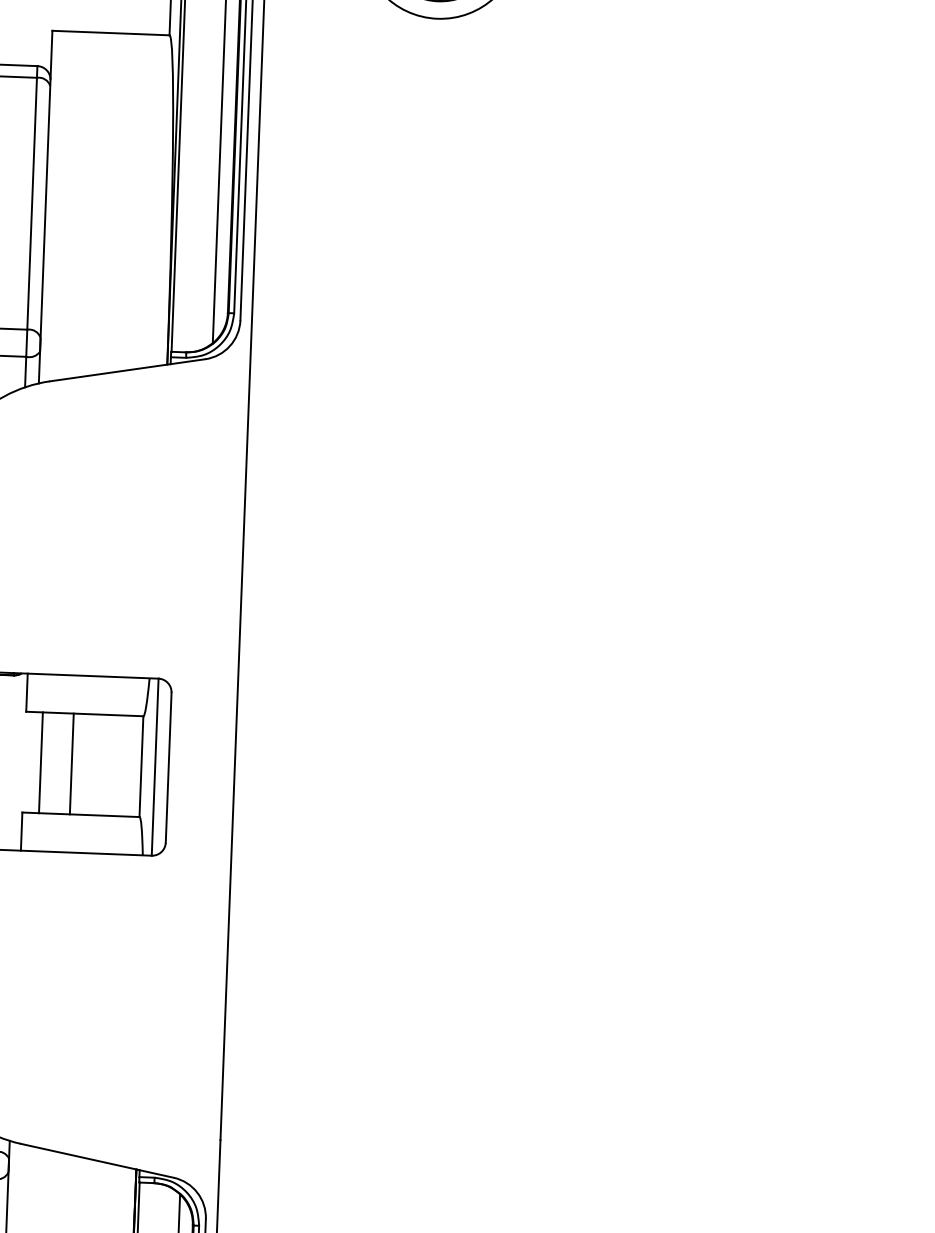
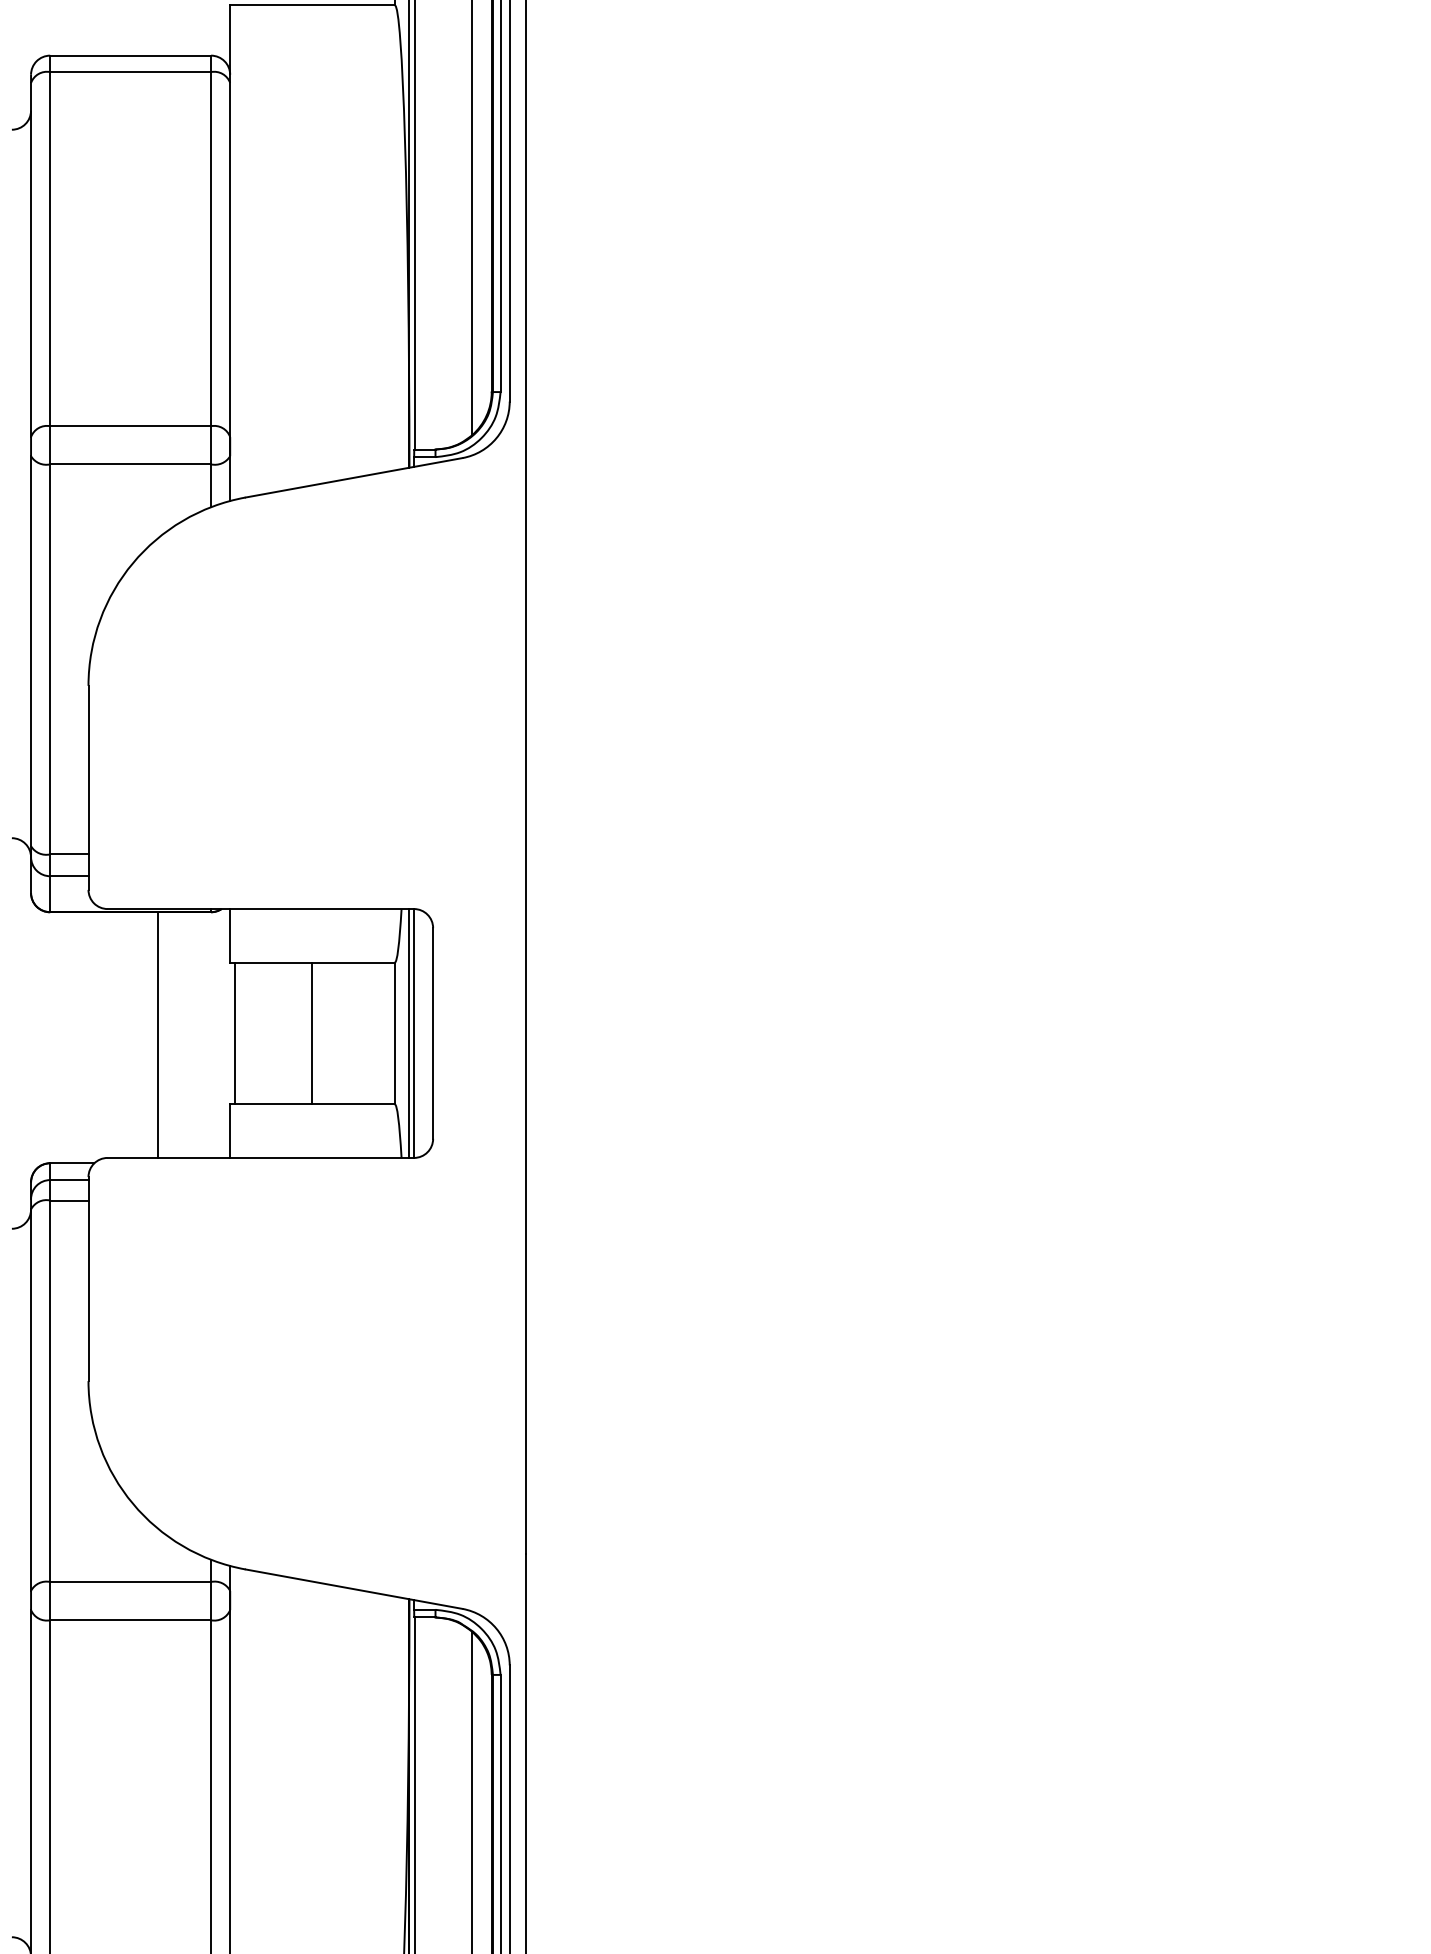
line: (40, 762) -> (311, 1033), moved
line: (71, 763) -> (234, 1033), moved
line: (151, 767) -> (409, 1033), added

